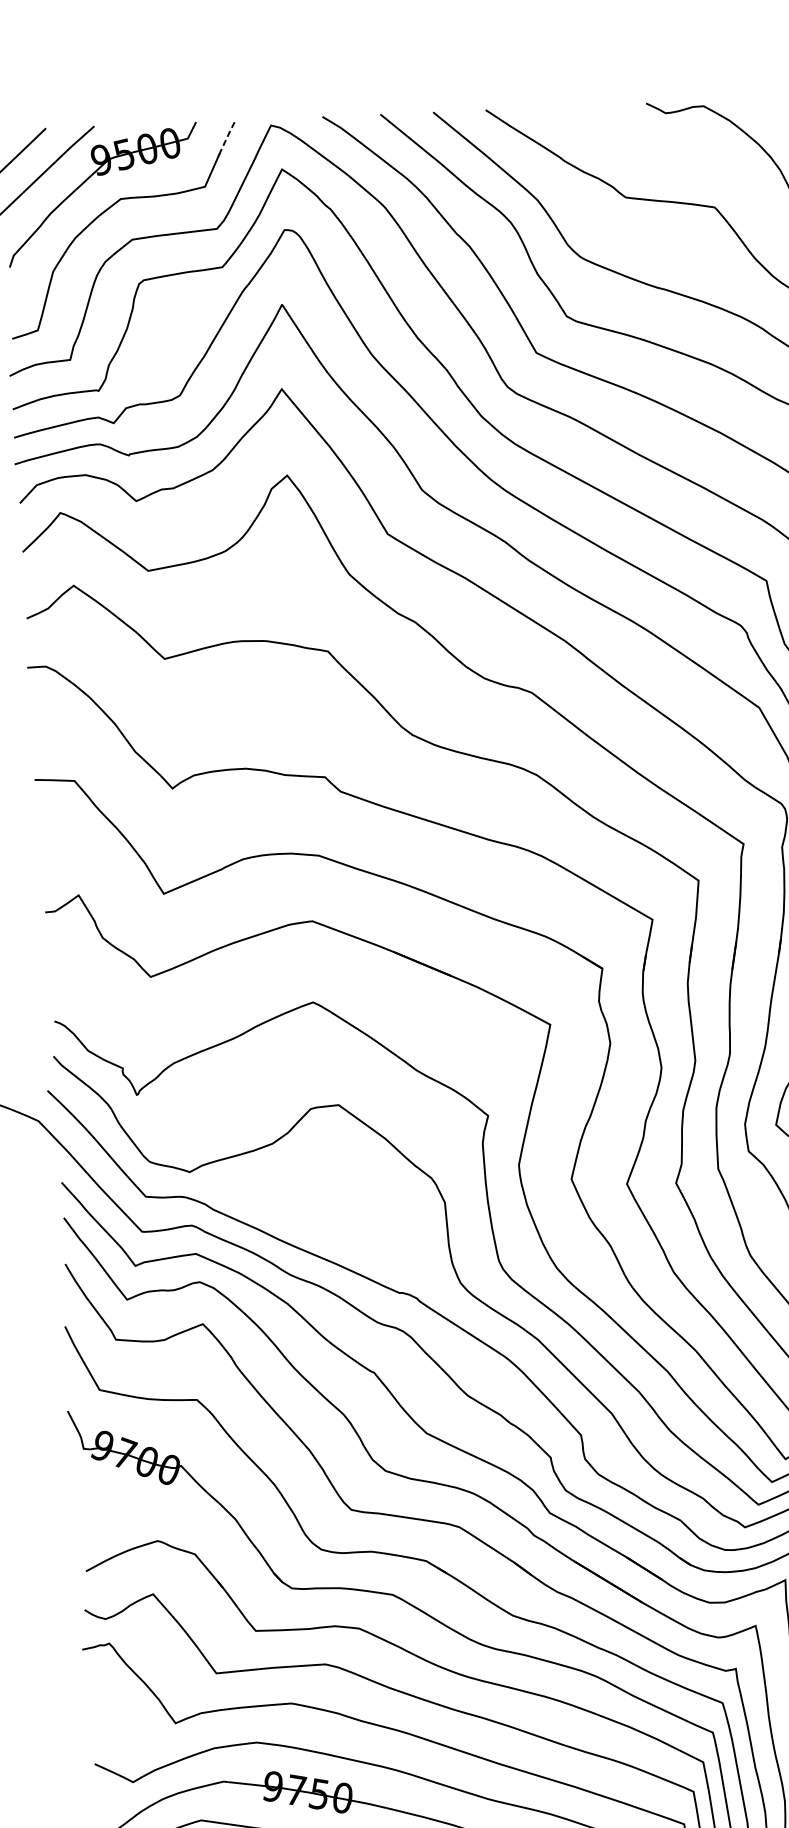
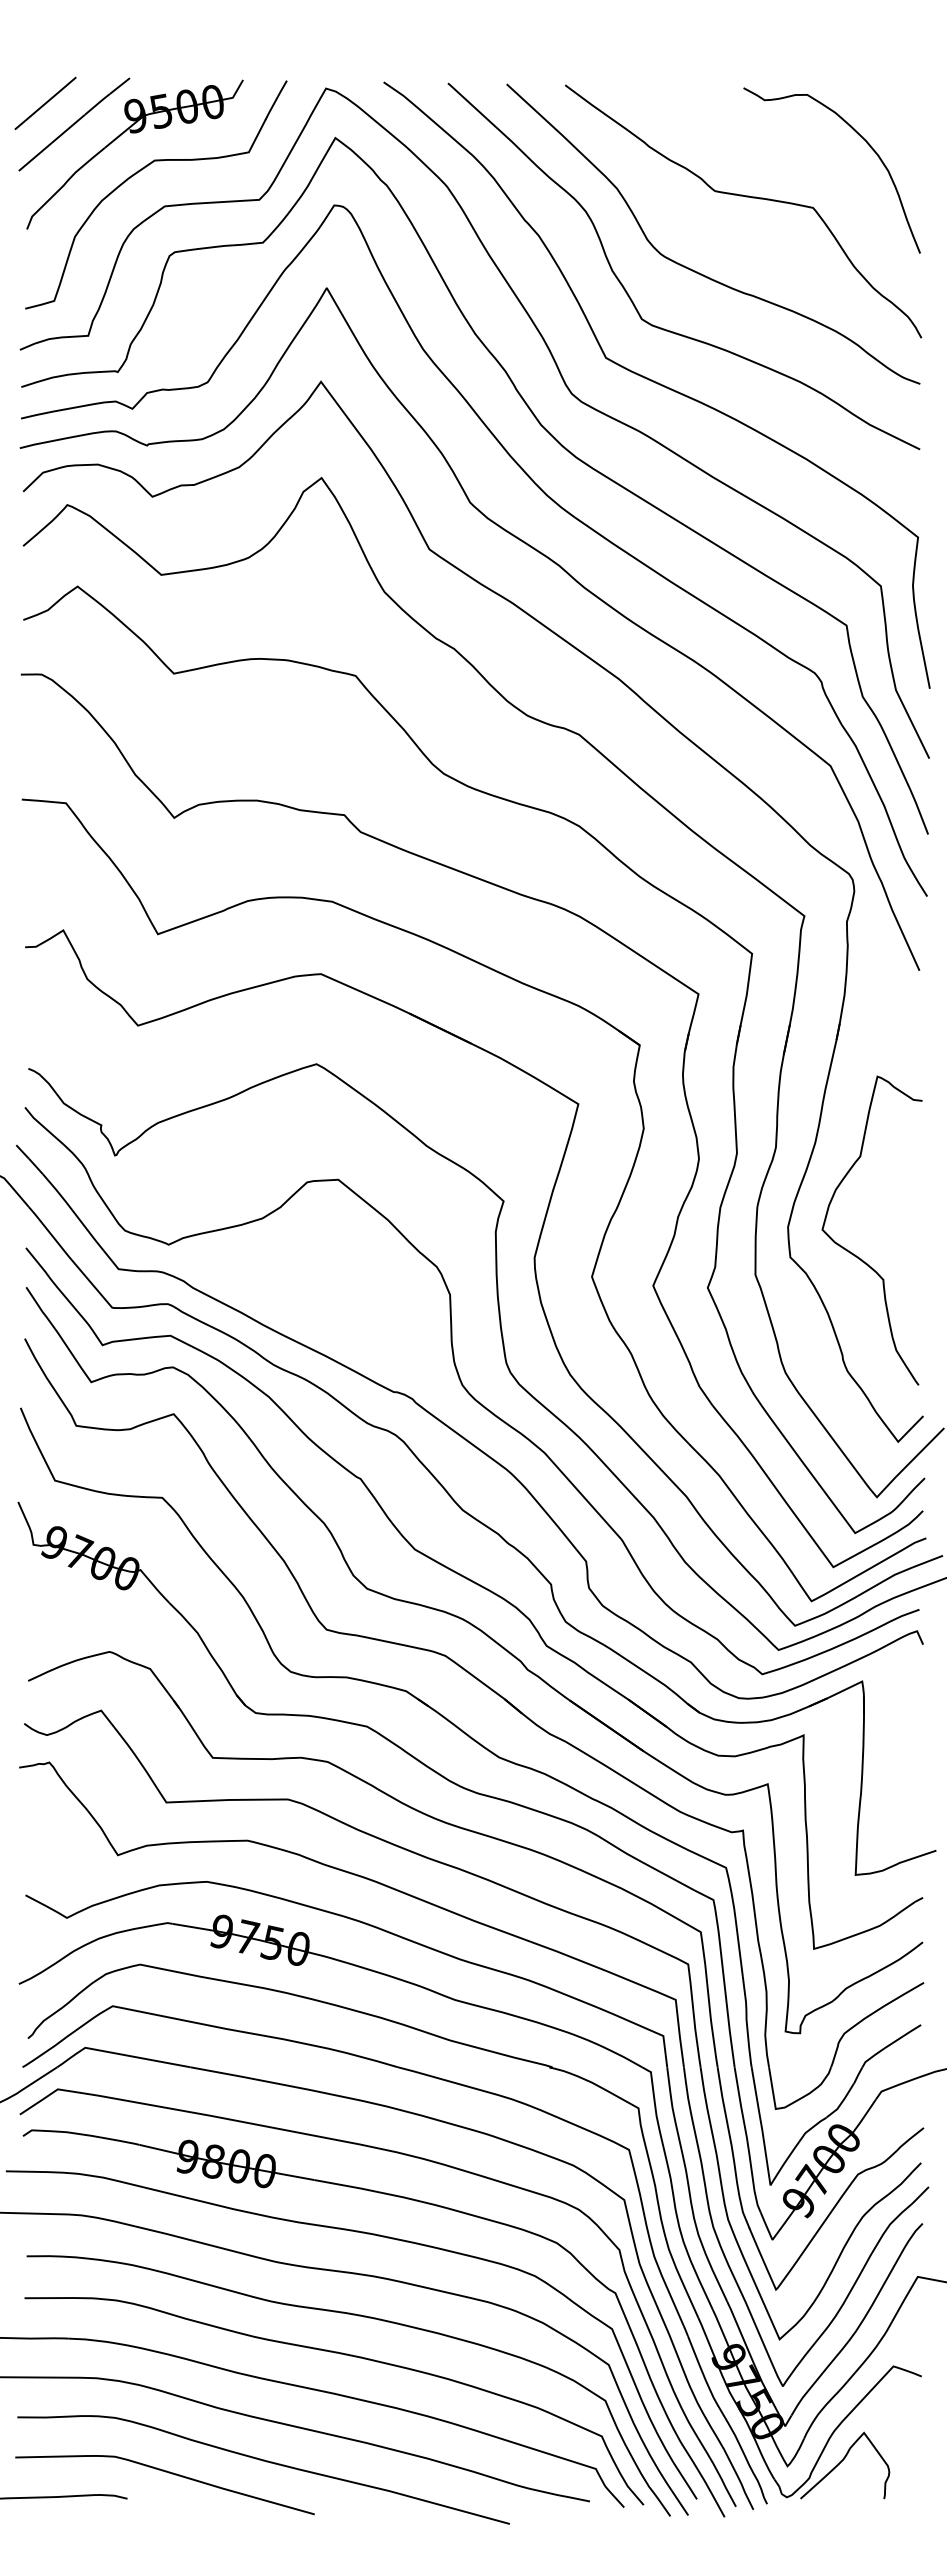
line: (227, 136) -> (276, 98), dashed -> solid

